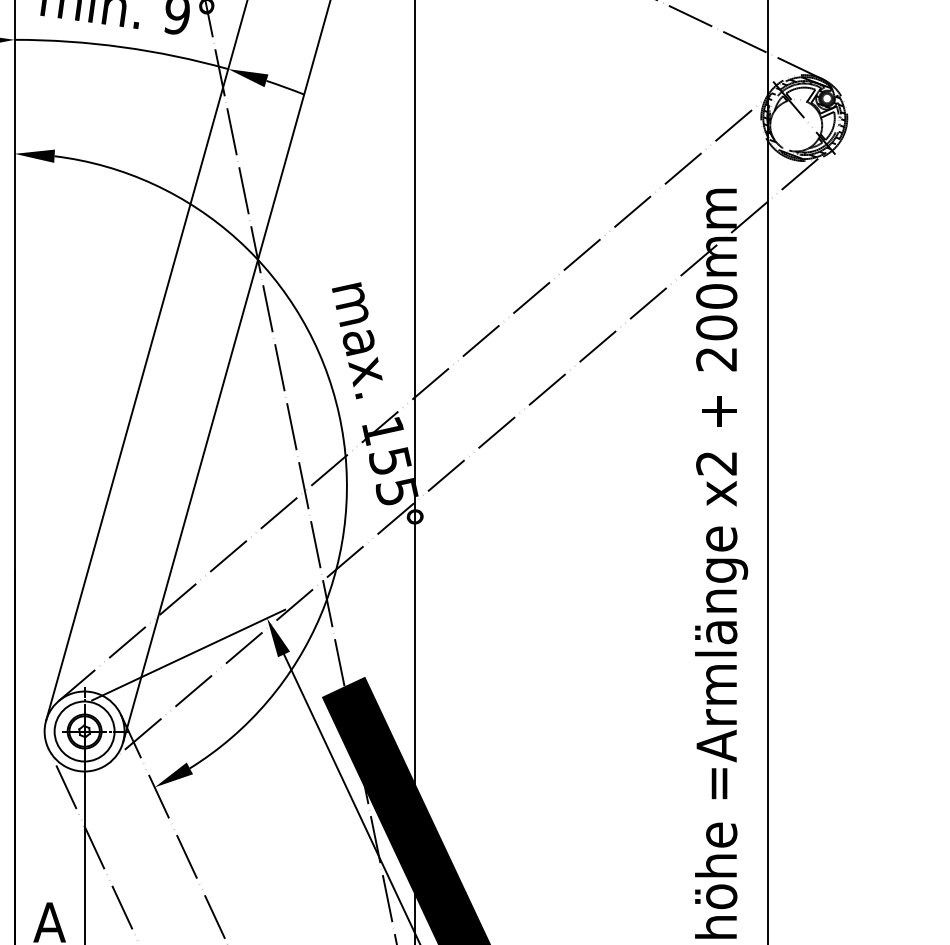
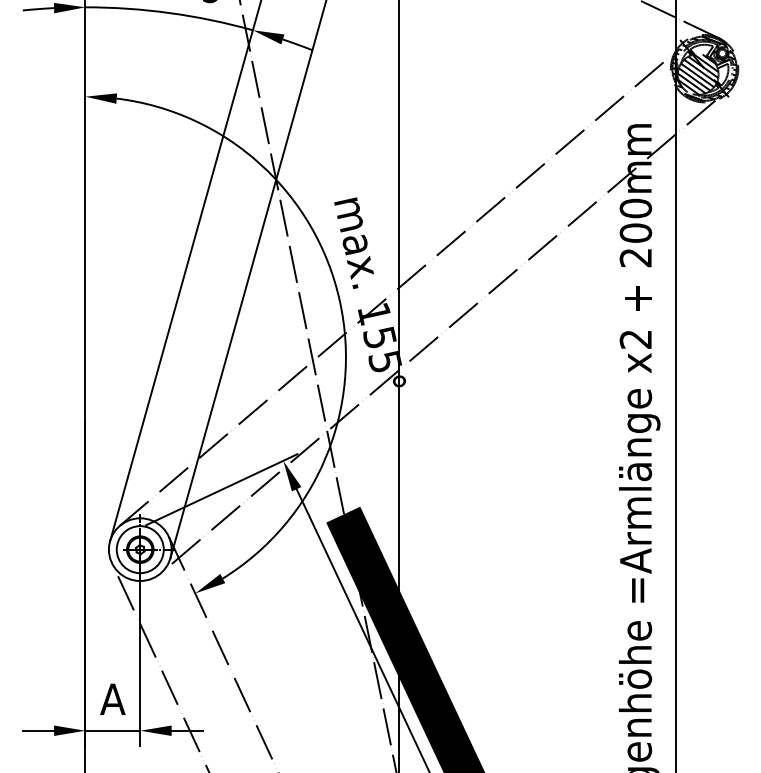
hatch: (795, 125) -> (697, 74), added

